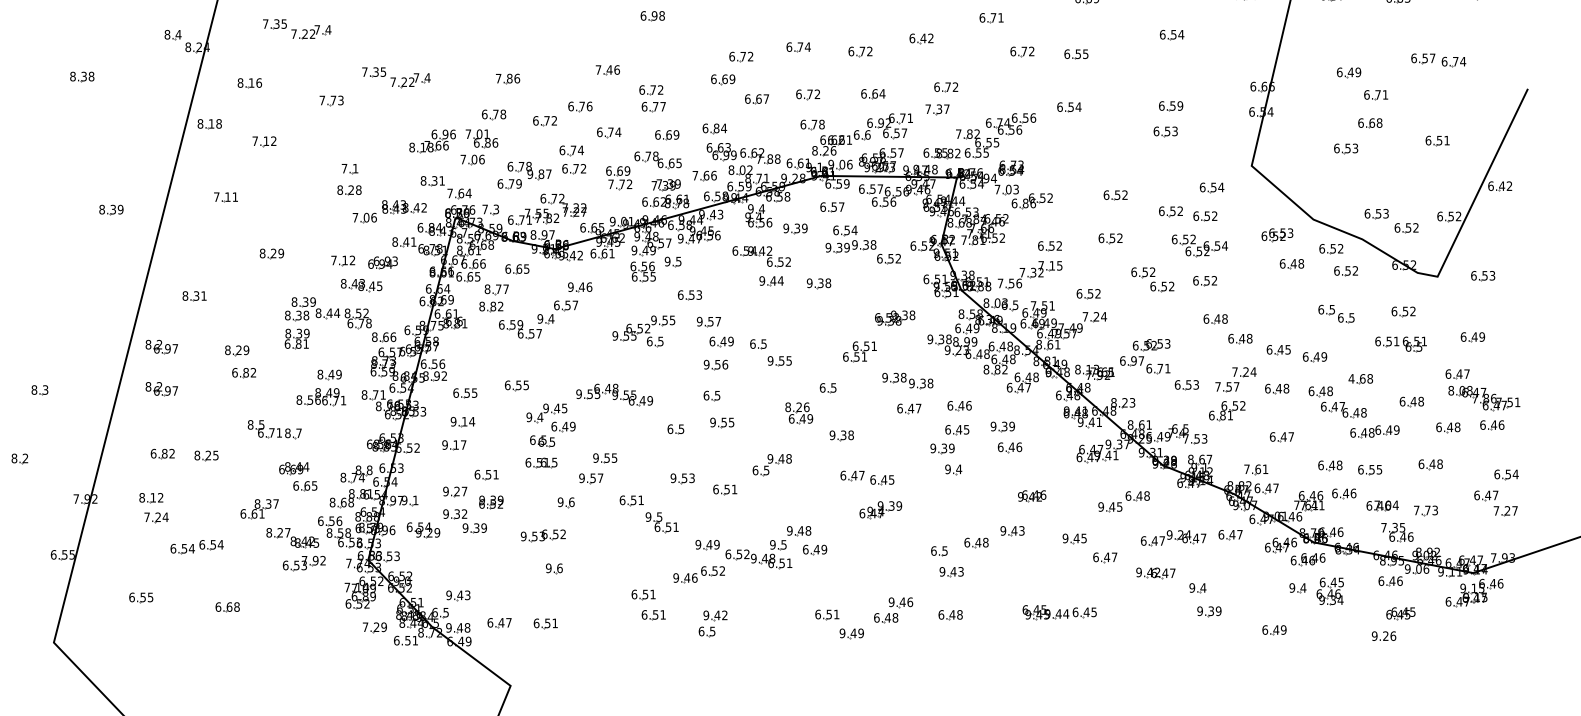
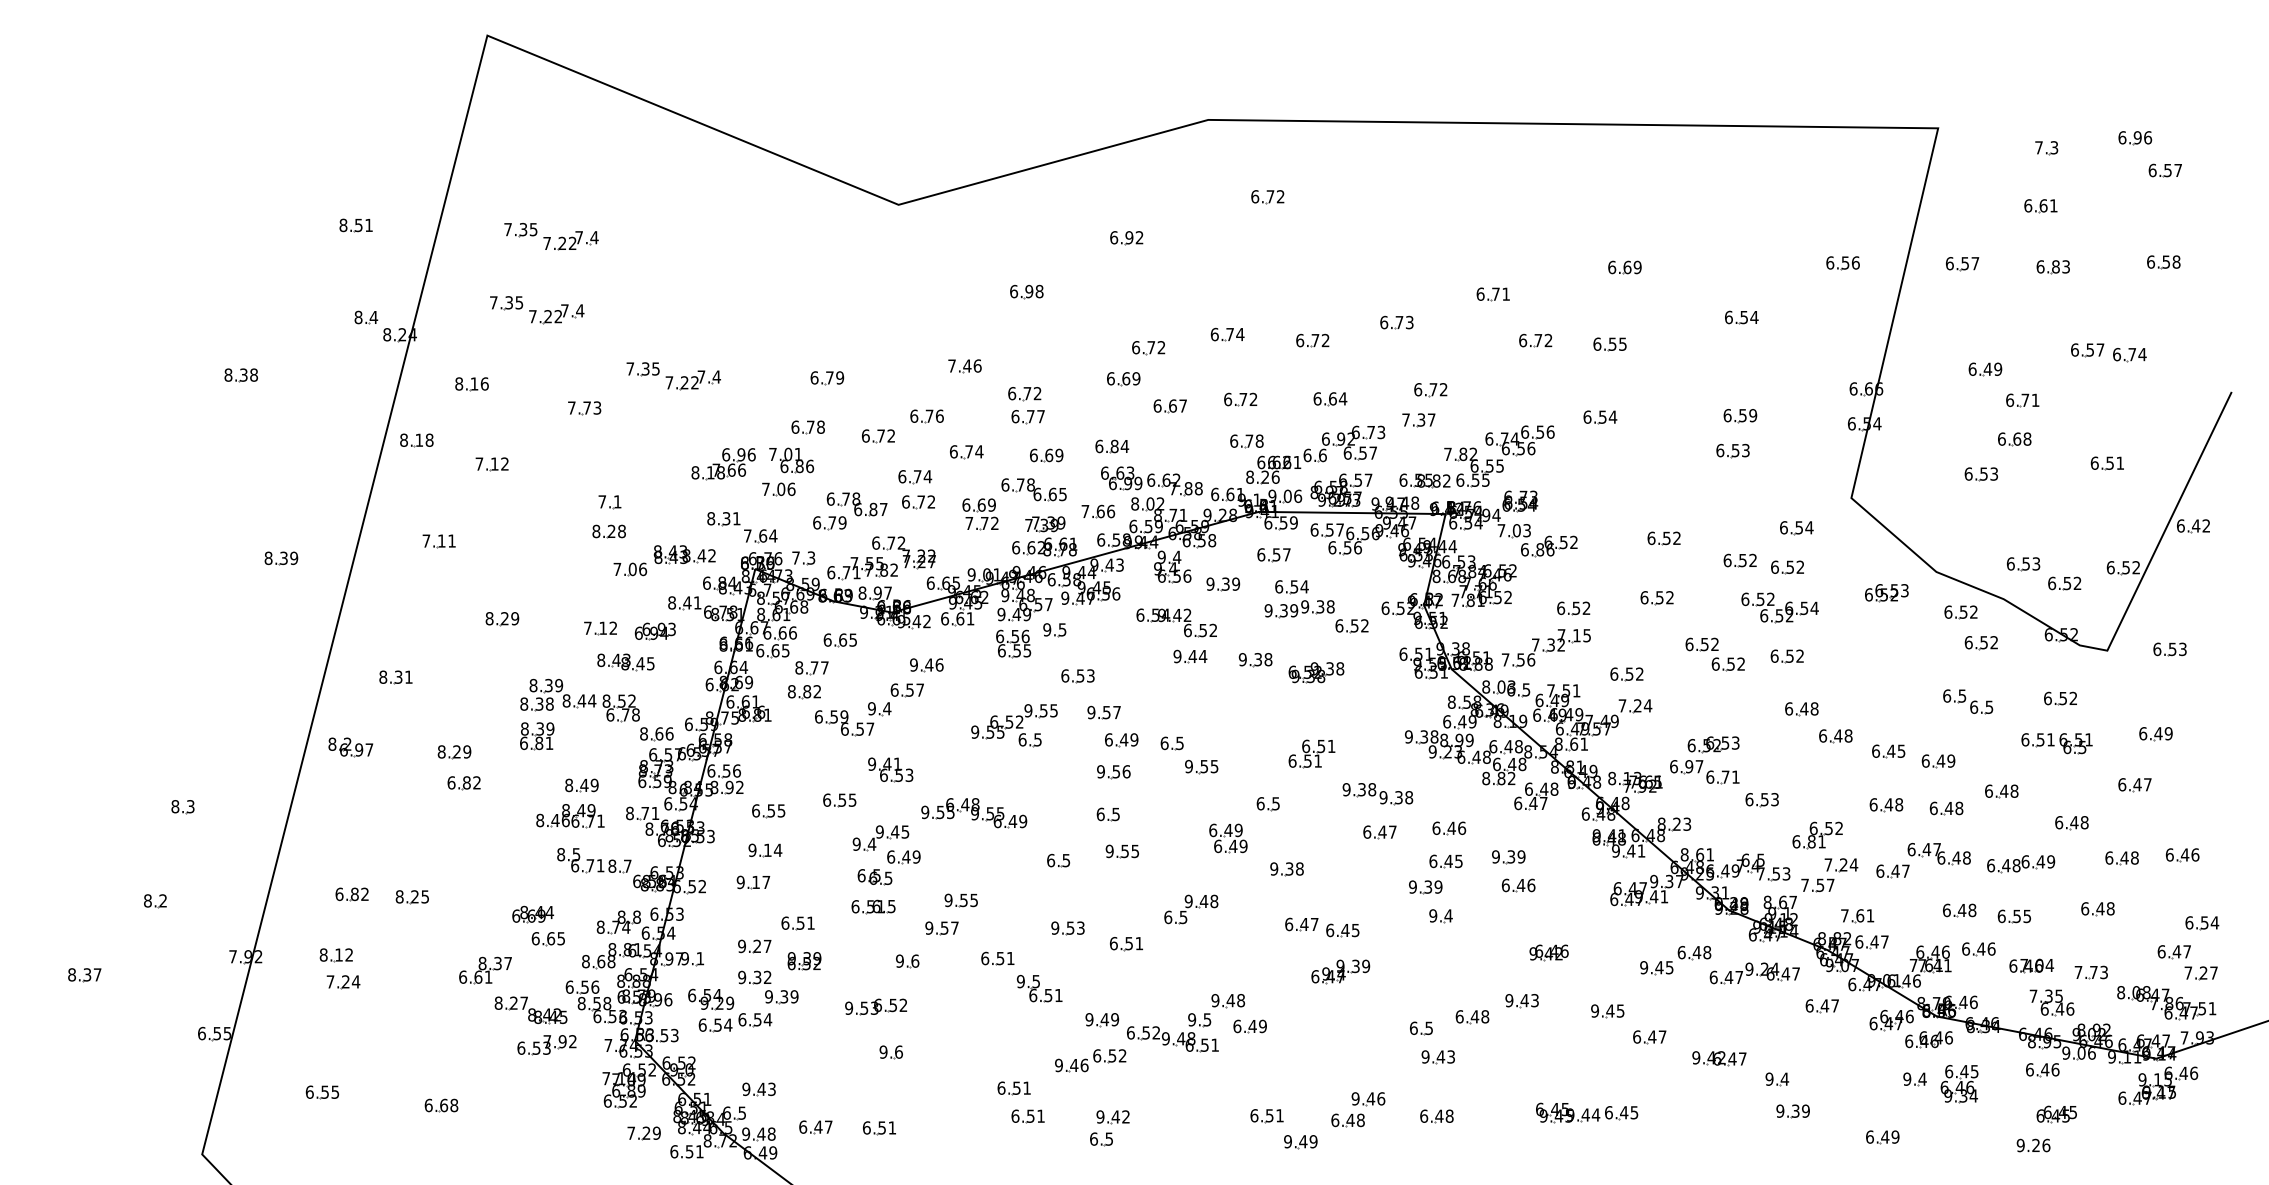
text: (927, 38) -> (1404, 322), 6.42 -> 6.73
text: (508, 78) -> (827, 377), 7.86 -> 6.79
text: (910, 118) -> (1381, 432), 6.71 -> 6.73
text: (530, 174) -> (858, 509), 9.87 -> 6.87
part: (1291, 264) -> (1906, 633), removed
part: (895, 318) -> (1316, 672), moved
part: (553, 363) -> (890, 769), added
text: (1357, 378) -> (1996, 790), 4.68 -> 6.48
part: (1235, 379) -> (1829, 875), moved
part: (161, 389) -> (350, 805), removed
part: (1484, 398) -> (2166, 1003), moved
text: (310, 400) -> (555, 820), 8.56 -> 8.46
text: (797, 407) -> (1225, 830), 8.26 -> 6.49
part: (1343, 410) -> (1938, 854), moved
part: (274, 429) -> (594, 860), moved
part: (1173, 538) -> (1754, 973), moved
part: (197, 546) -> (735, 1022), moved

